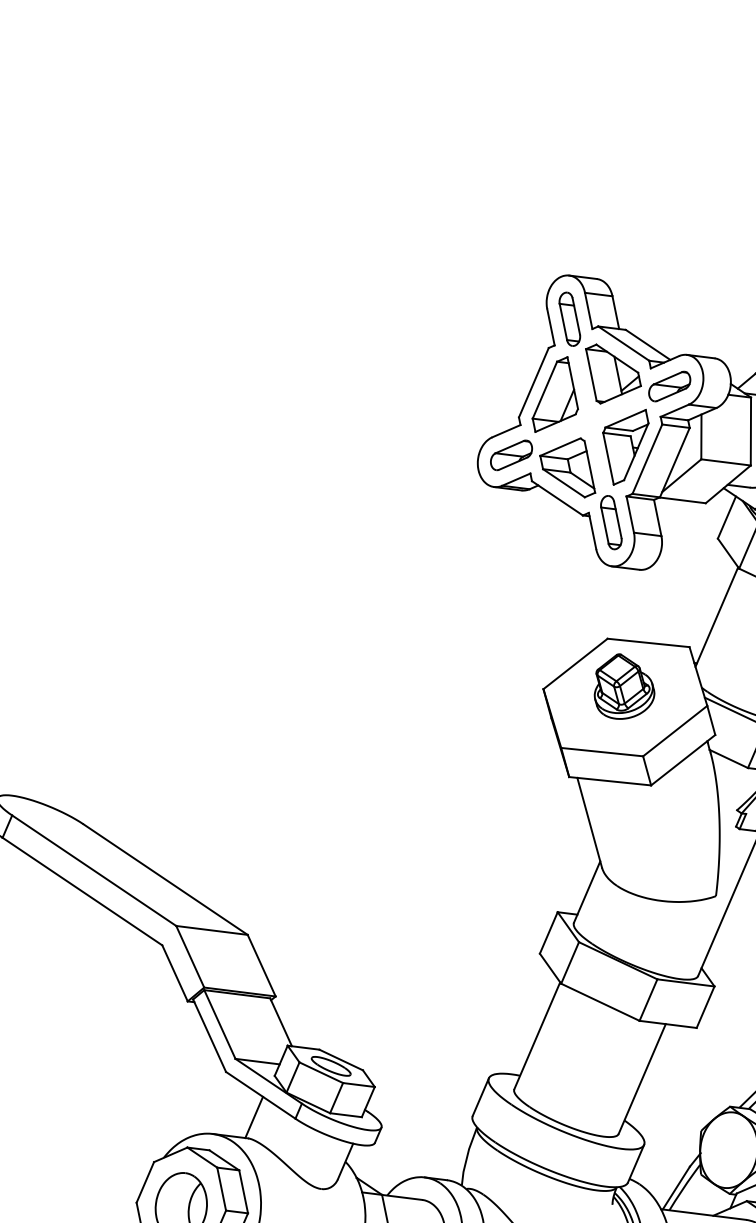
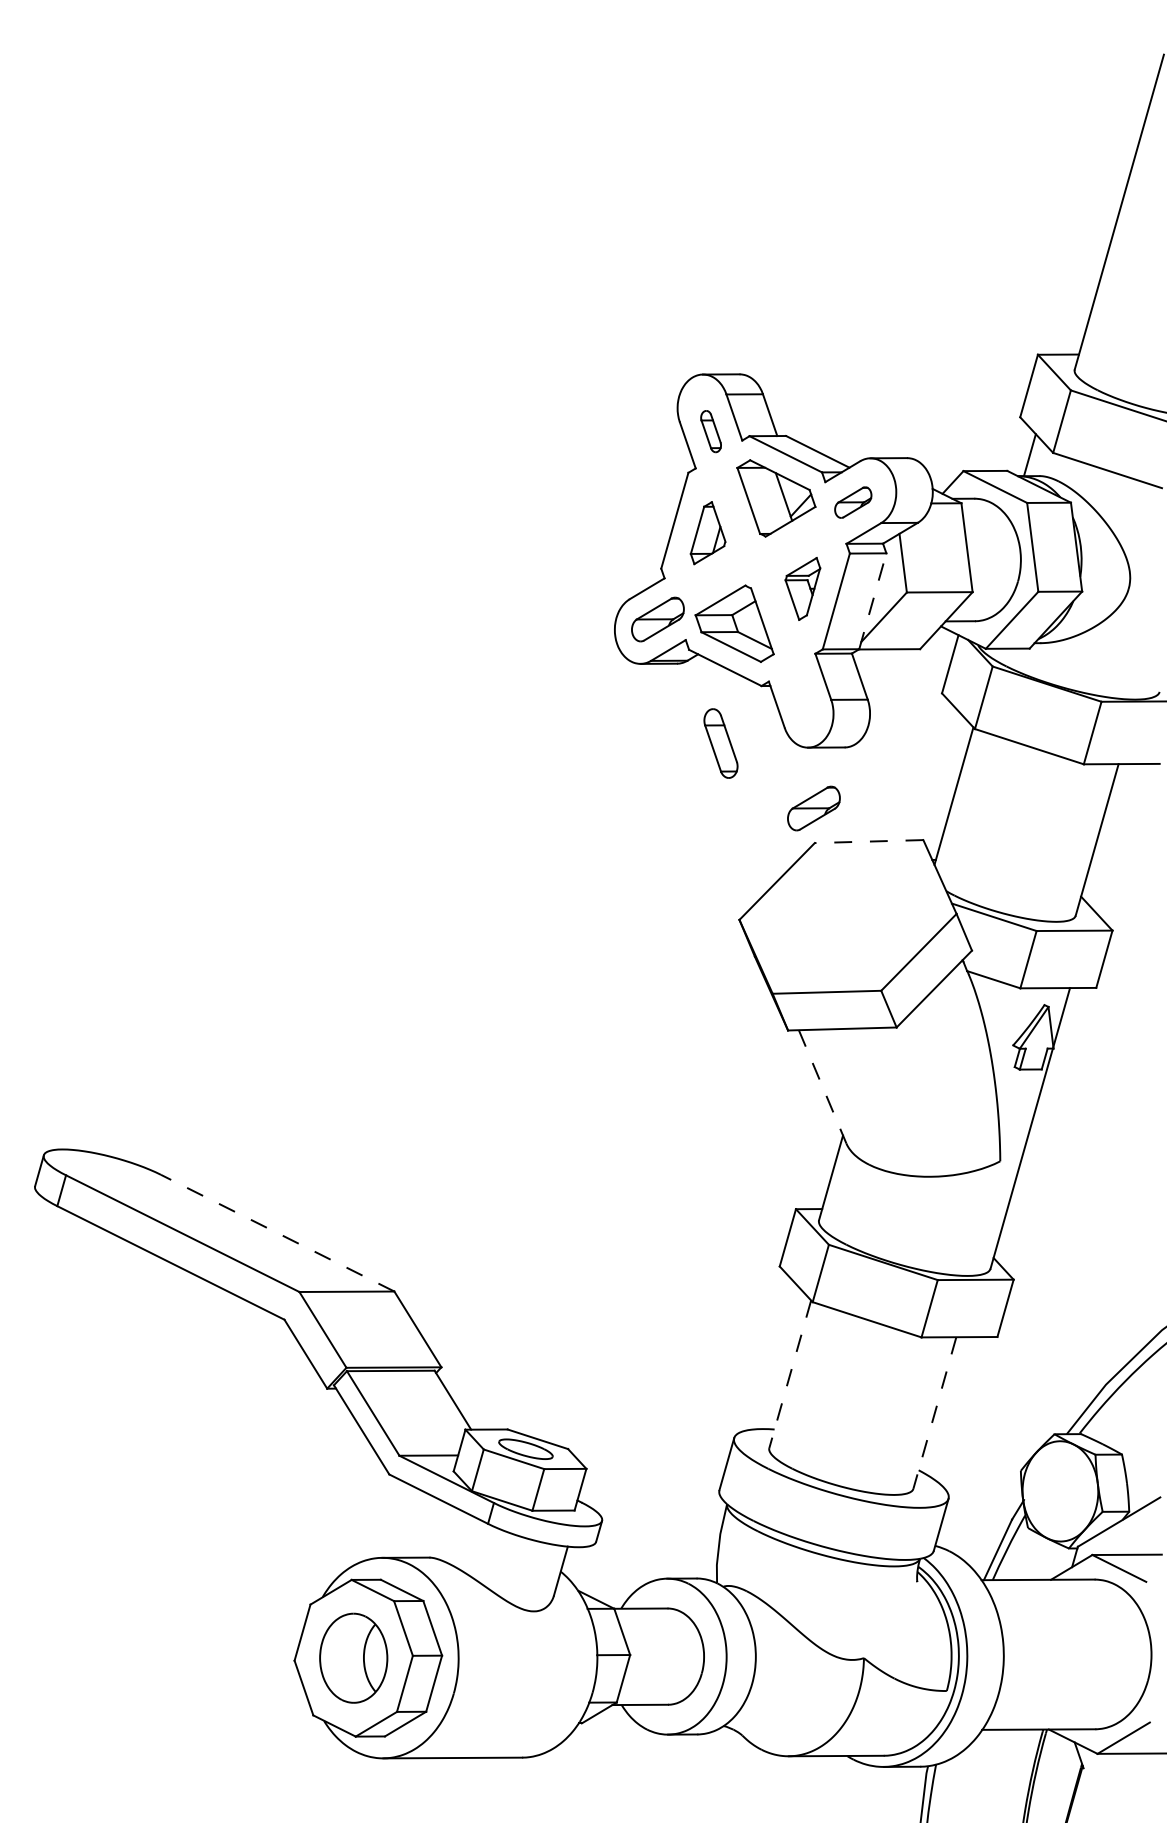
part: (569, 319) -> (710, 431), size x0.6
part: (669, 386) -> (853, 502), size x0.7
part: (557, 394) -> (707, 532), size x0.6
part: (623, 446) -> (802, 588), size x0.6
line: (674, 462) -> (872, 601), solid -> dashed
part: (611, 522) -> (720, 743), moved
part: (610, 612) -> (813, 808), added
line: (648, 642) -> (868, 841), solid -> dashed
part: (624, 687) -> (845, 903), removed
line: (589, 823) -> (822, 1087), solid -> dashed
line: (165, 879) -> (277, 1232), solid -> dashed
line: (537, 1035) -> (790, 1374), solid -> dashed
line: (641, 1079) -> (934, 1413), solid -> dashed
line: (253, 1116) -> (433, 1528), removed

